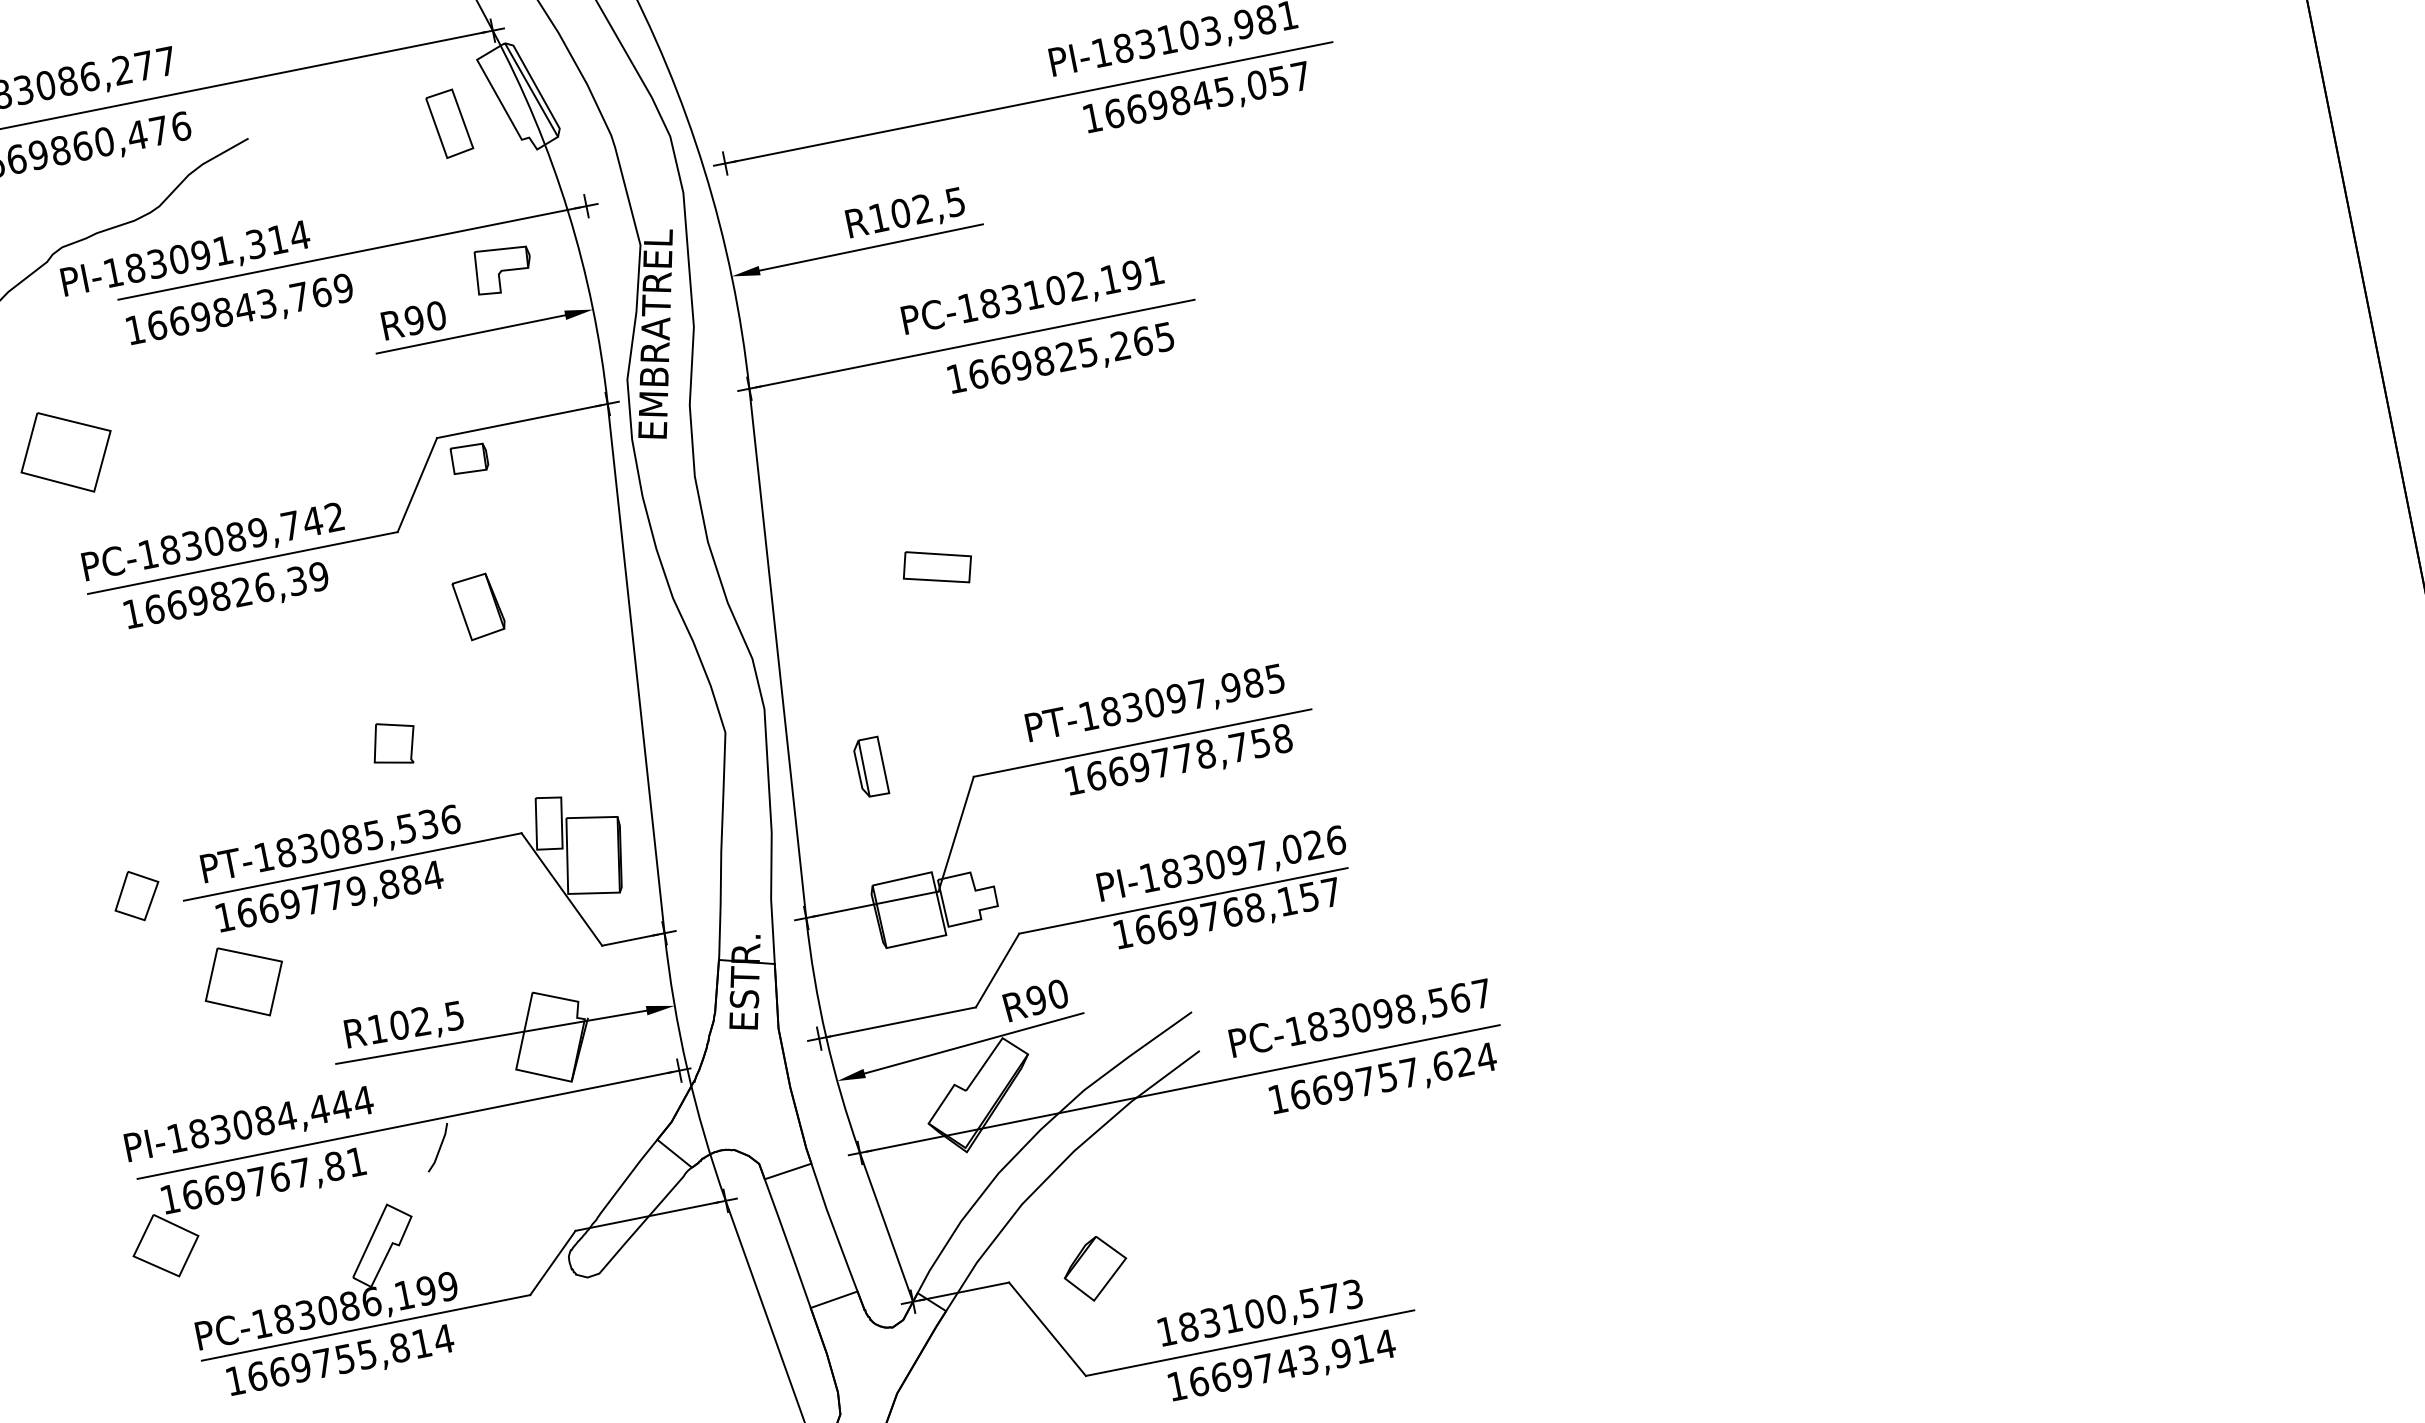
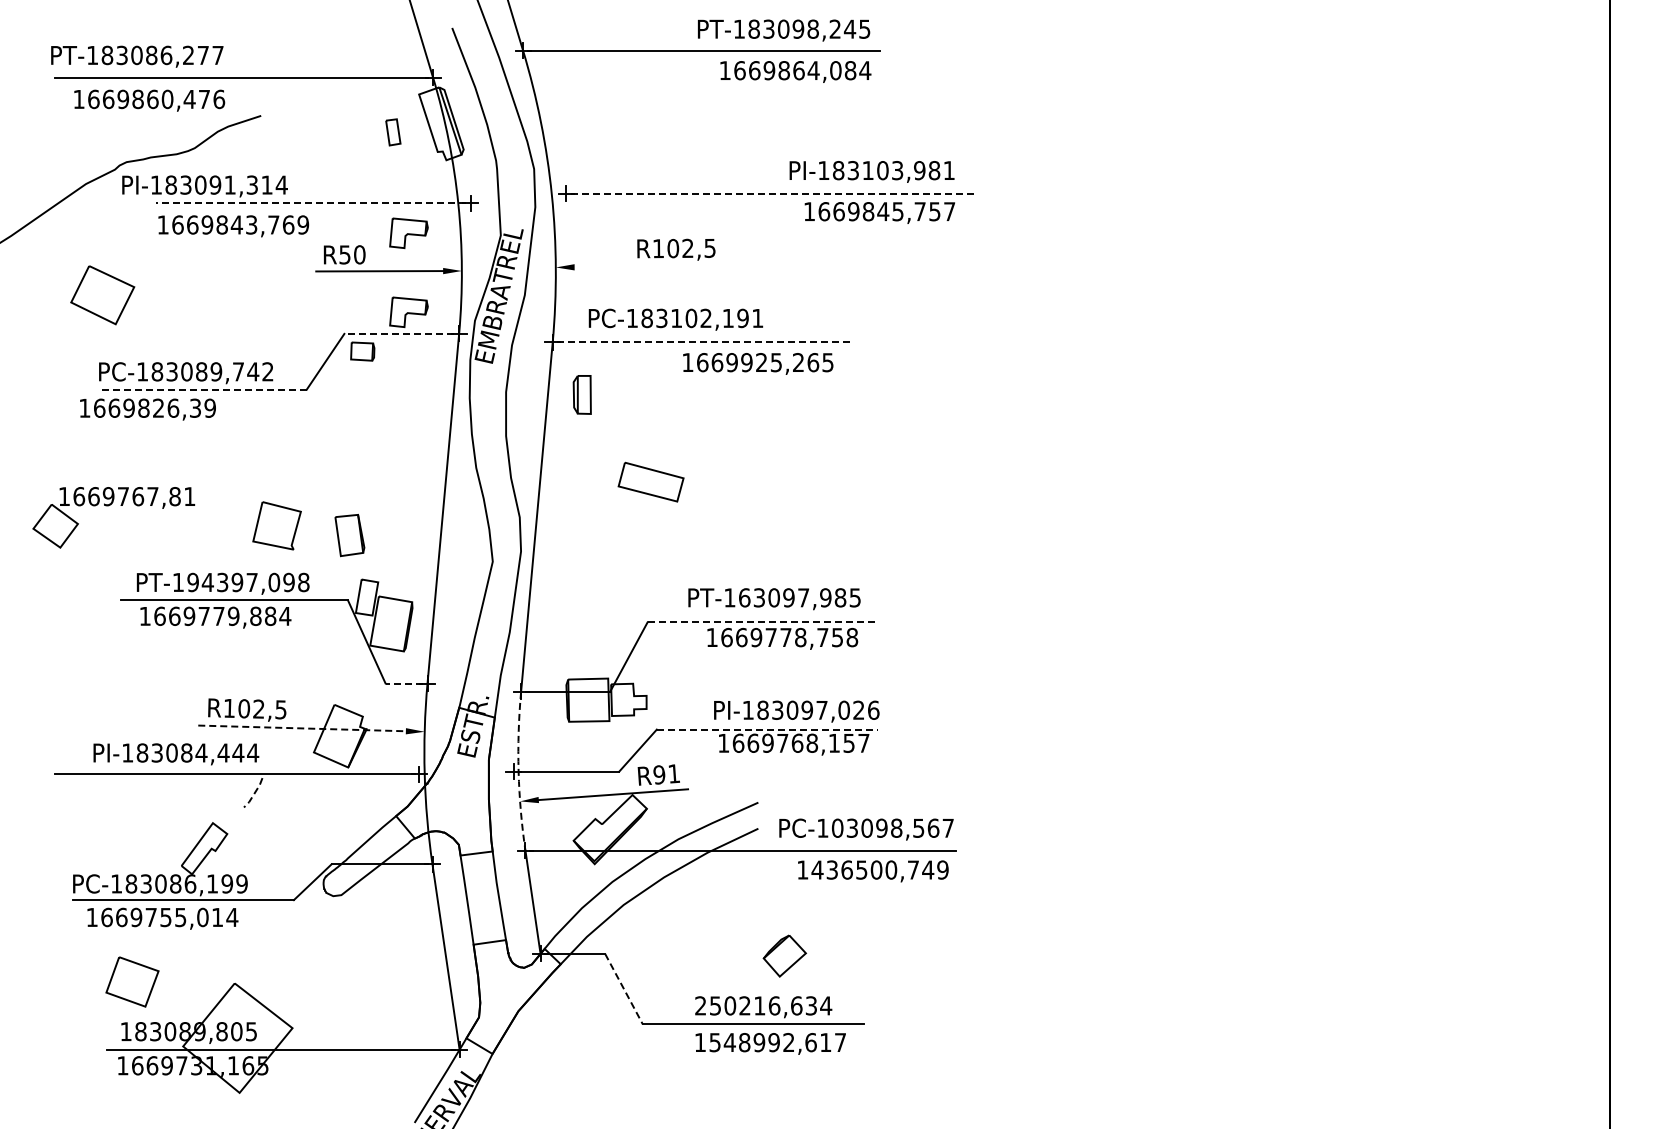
text: (1255, 85) -> (919, 211), 1669845,057 -> 1669845,757
line: (1031, 102) -> (772, 193), solid -> dashed
part: (450, 123) -> (393, 132), size x0.6
line: (870, 247) -> (649, 266), removed
line: (347, 254) -> (310, 203), solid -> dashed
text: (1032, 296) -> (675, 319), moved
text: (413, 319) -> (344, 254), R90 -> R50
line: (976, 343) -> (705, 342), solid -> dashed
text: (1043, 361) -> (746, 362), 1669825,265 -> 1669925,265
part: (525, 385) -> (408, 311), added
line: (517, 421) -> (398, 333), solid -> dashed
line: (242, 562) -> (202, 389), solid -> dashed
part: (937, 566) -> (651, 481), size x1.4
text: (226, 597) -> (147, 409), moved
part: (478, 606) -> (349, 535), moved
text: (1110, 711) -> (744, 597), PT-183097,985 -> PT-163097,985
part: (393, 743) -> (276, 525), size x1.6
line: (1143, 743) -> (761, 622), solid -> dashed
part: (869, 767) -> (581, 394), moved
text: (368, 836) -> (248, 582), PT-183085,536 -> PT-194397,098
part: (135, 895) -> (90, 590), removed
line: (1183, 900) -> (767, 729), solid -> dashed
line: (630, 940) -> (404, 683), solid -> dashed
part: (244, 981) -> (149, 660), removed
text: (1058, 993) -> (674, 773), R90 -> R91
text: (1317, 1027) -> (837, 828), PC-183098,567 -> PC-103098,567
line: (492, 1037) -> (302, 728), solid -> dashed
arc: (826, 1037) -> (518, 771), solid -> dashed
text: (1393, 1075) -> (880, 869), 1669757,624 -> 1436500,749
text: (249, 1125) -> (176, 754), moved
line: (440, 1149) -> (254, 794), solid -> dashed
part: (238, 1200) -> (108, 506), moved
part: (1094, 1267) -> (784, 955), moved
text: (1259, 1312) -> (763, 1005), 183100,573 -> 250216,634
line: (1046, 1330) -> (623, 989), solid -> dashed
text: (399, 1348) -> (202, 917), 1669755,814 -> 1669755,014
text: (1291, 1363) -> (777, 1042), 1669743,914 -> 1548992,617

